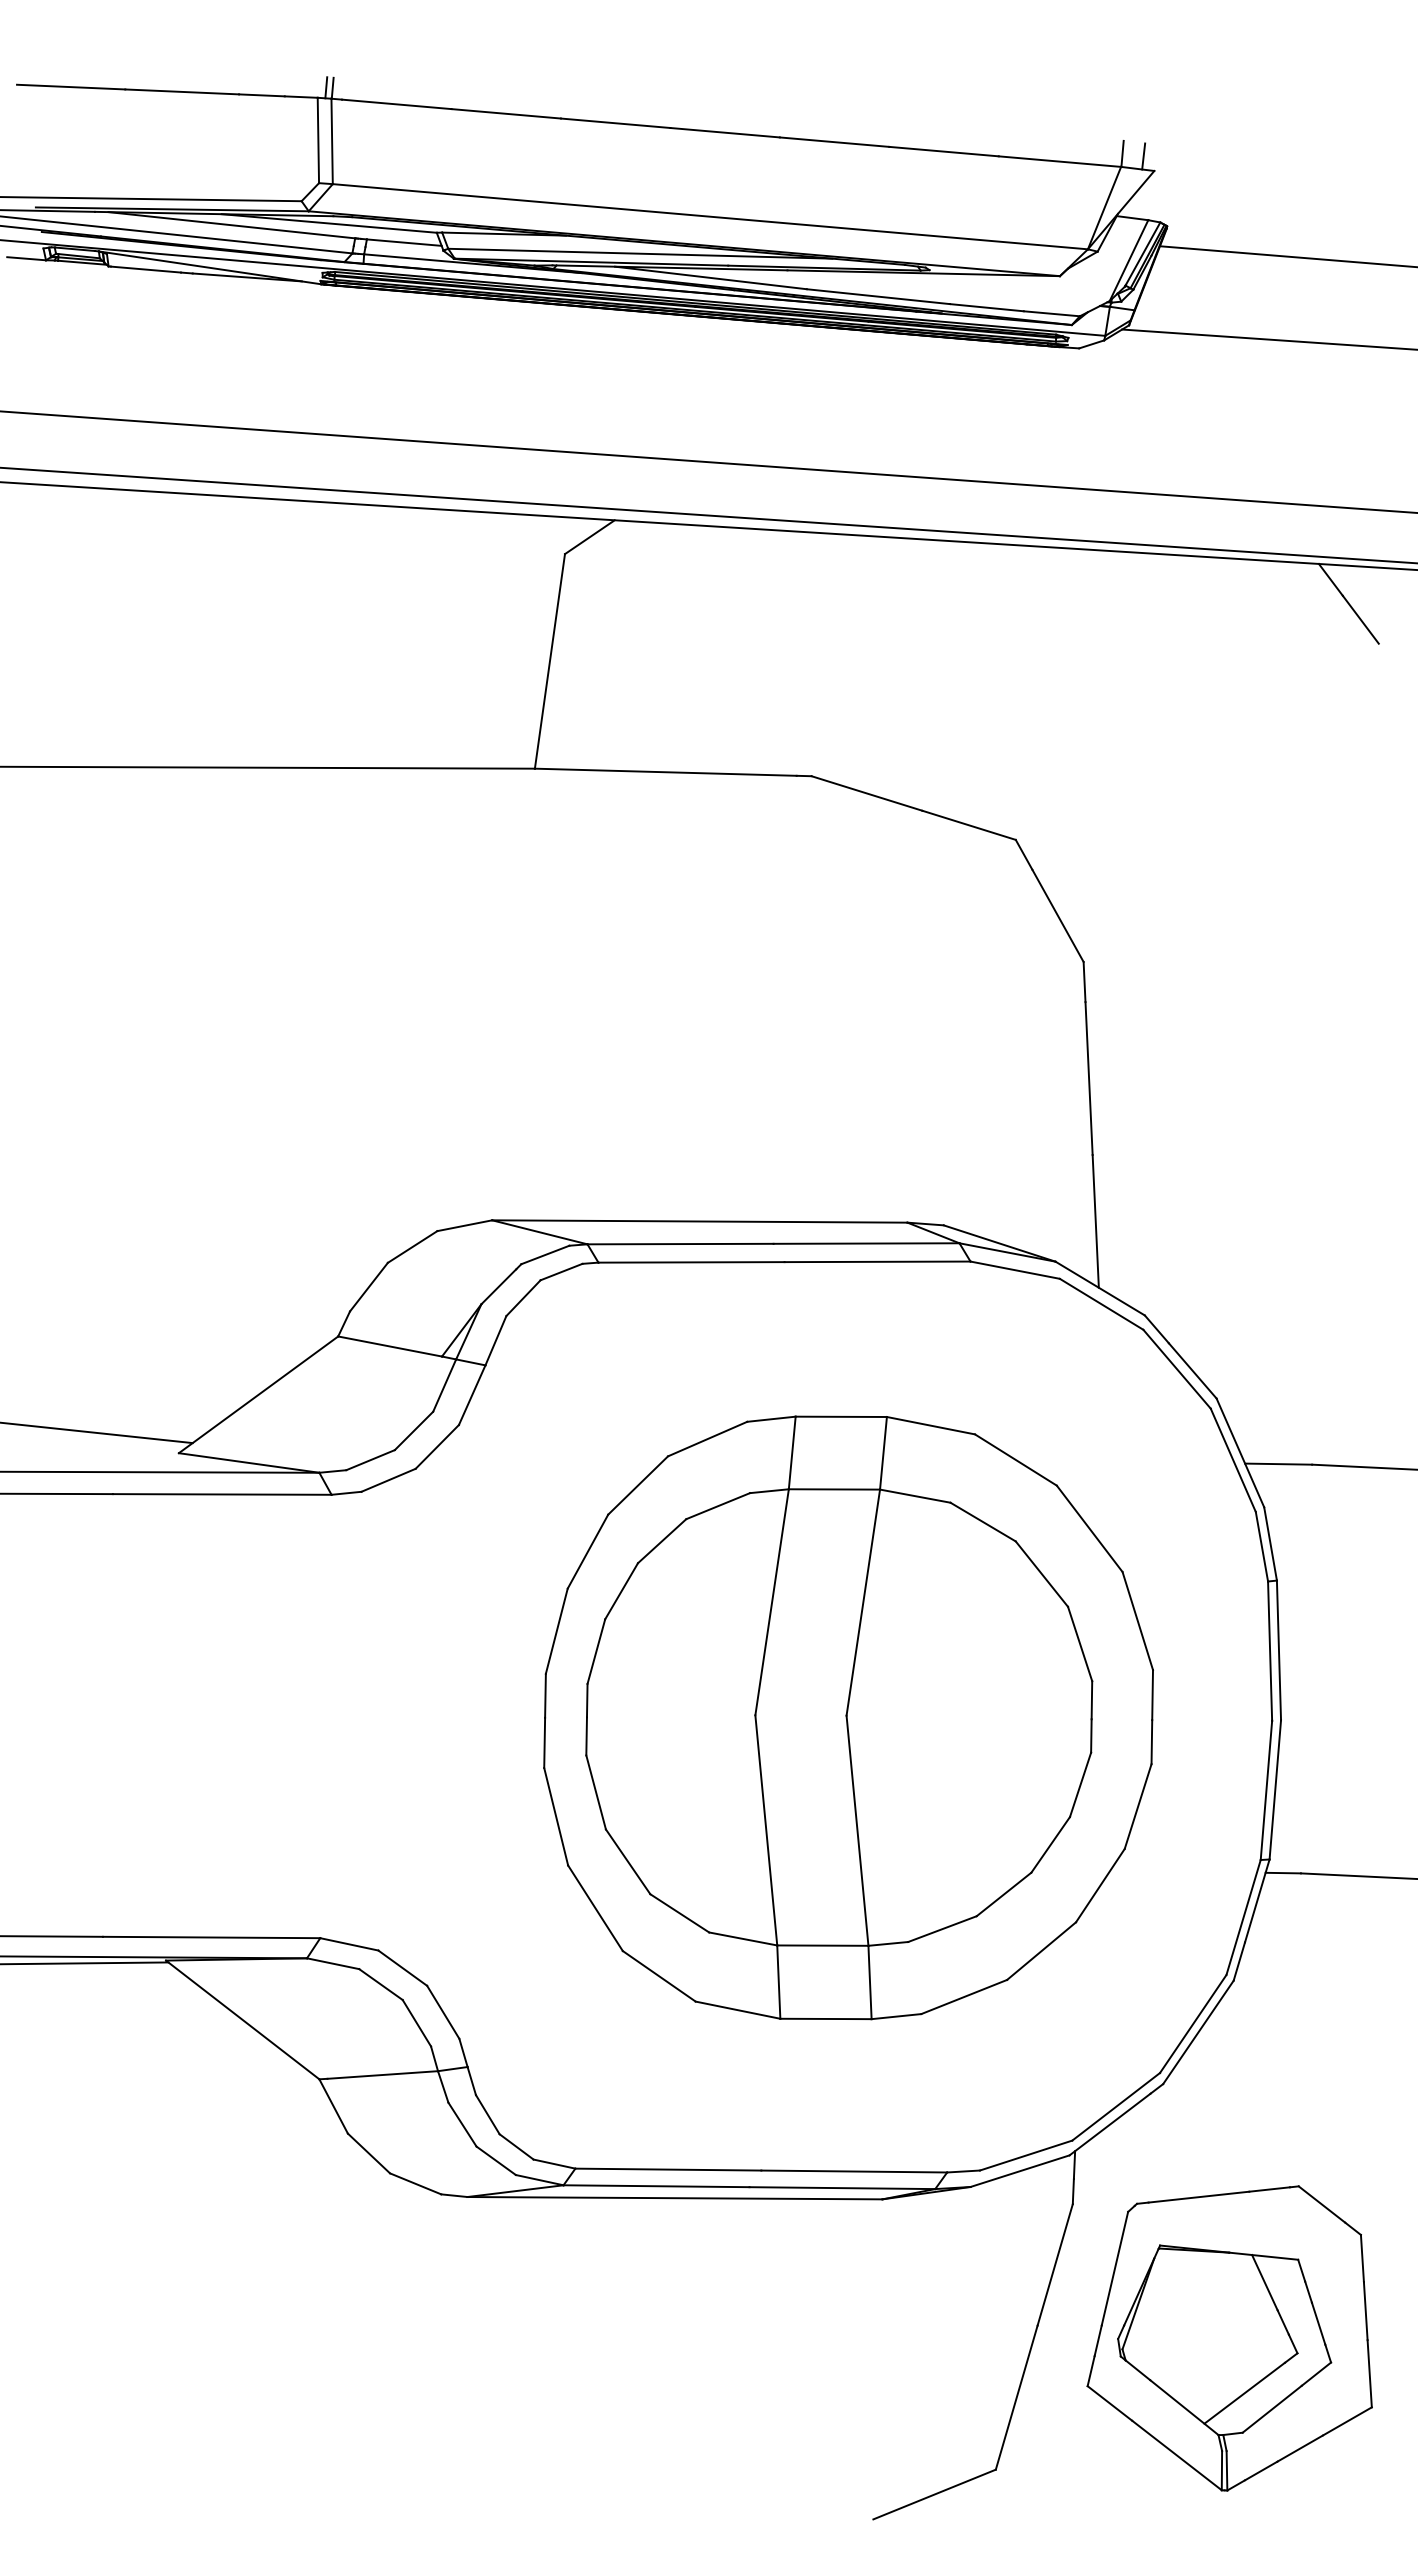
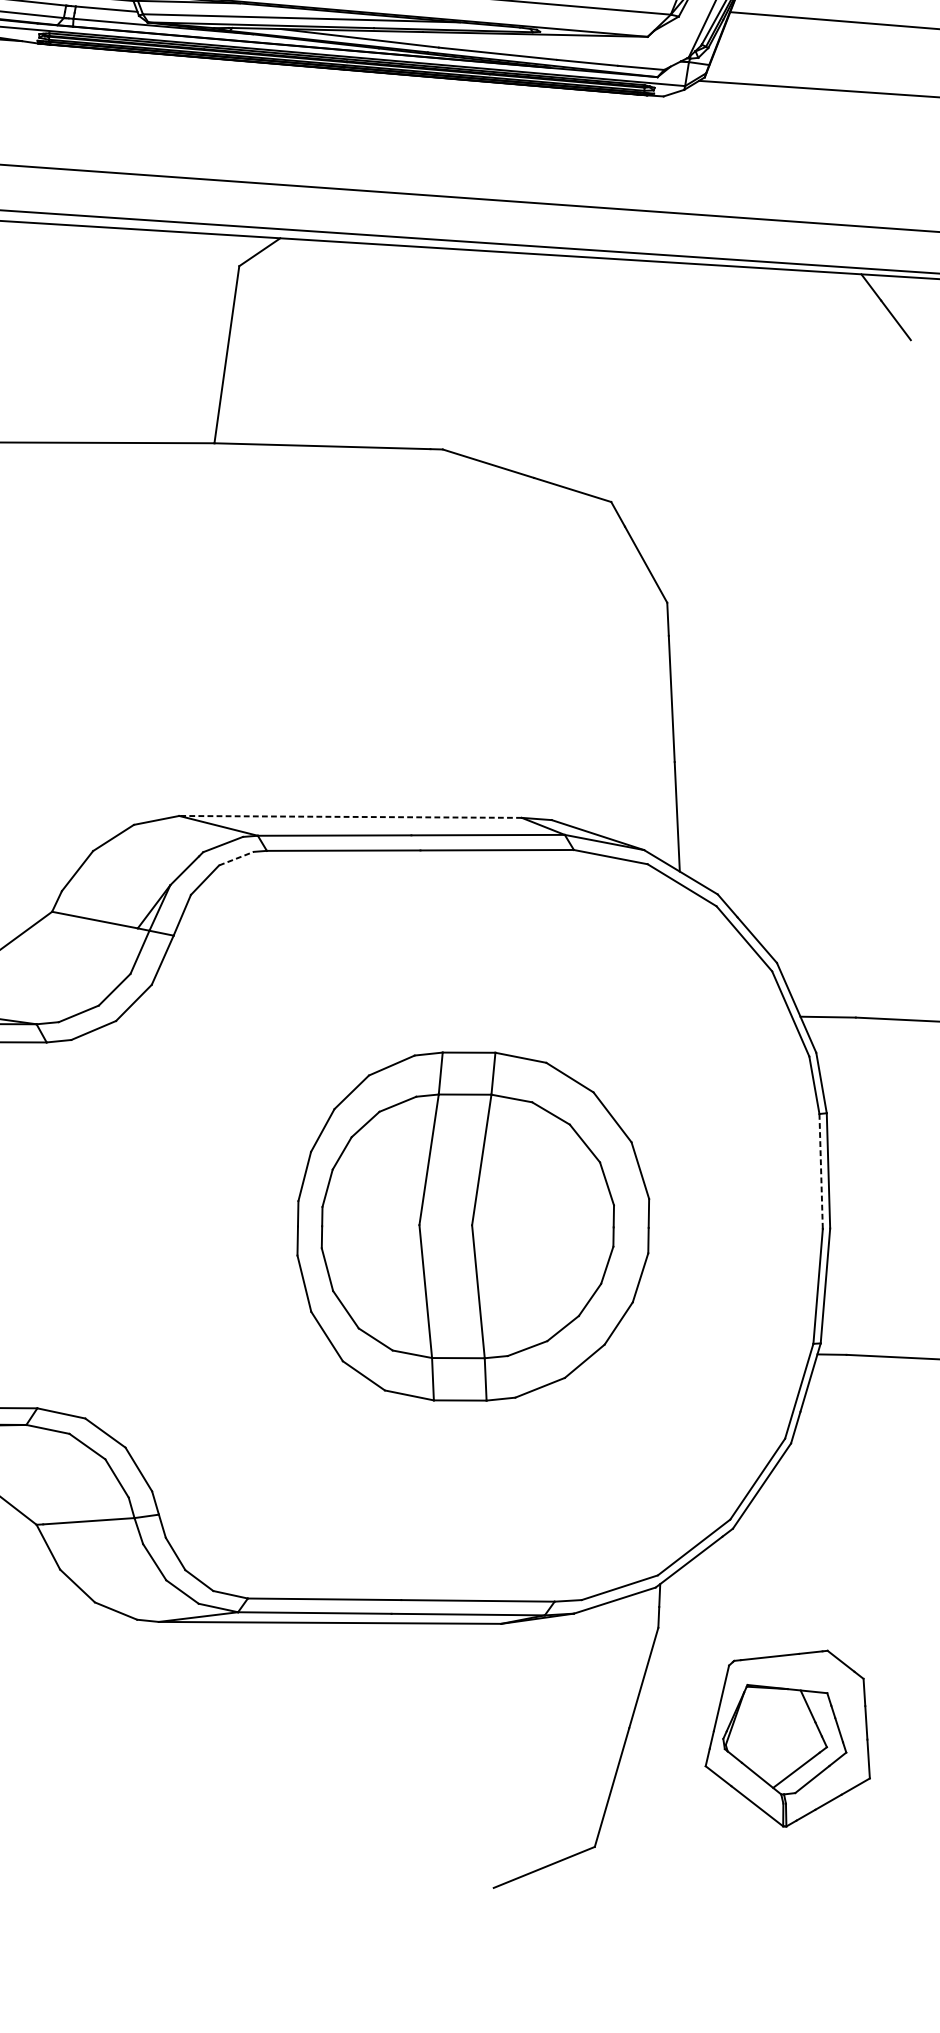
line: (699, 1221) -> (350, 816), solid -> dashed
line: (561, 1272) -> (236, 859), solid -> dashed
line: (1270, 1651) -> (821, 1171), solid -> dashed
part: (848, 1717) -> (473, 1226), size x0.7
part: (1229, 2338) -> (787, 1738), size x0.7

